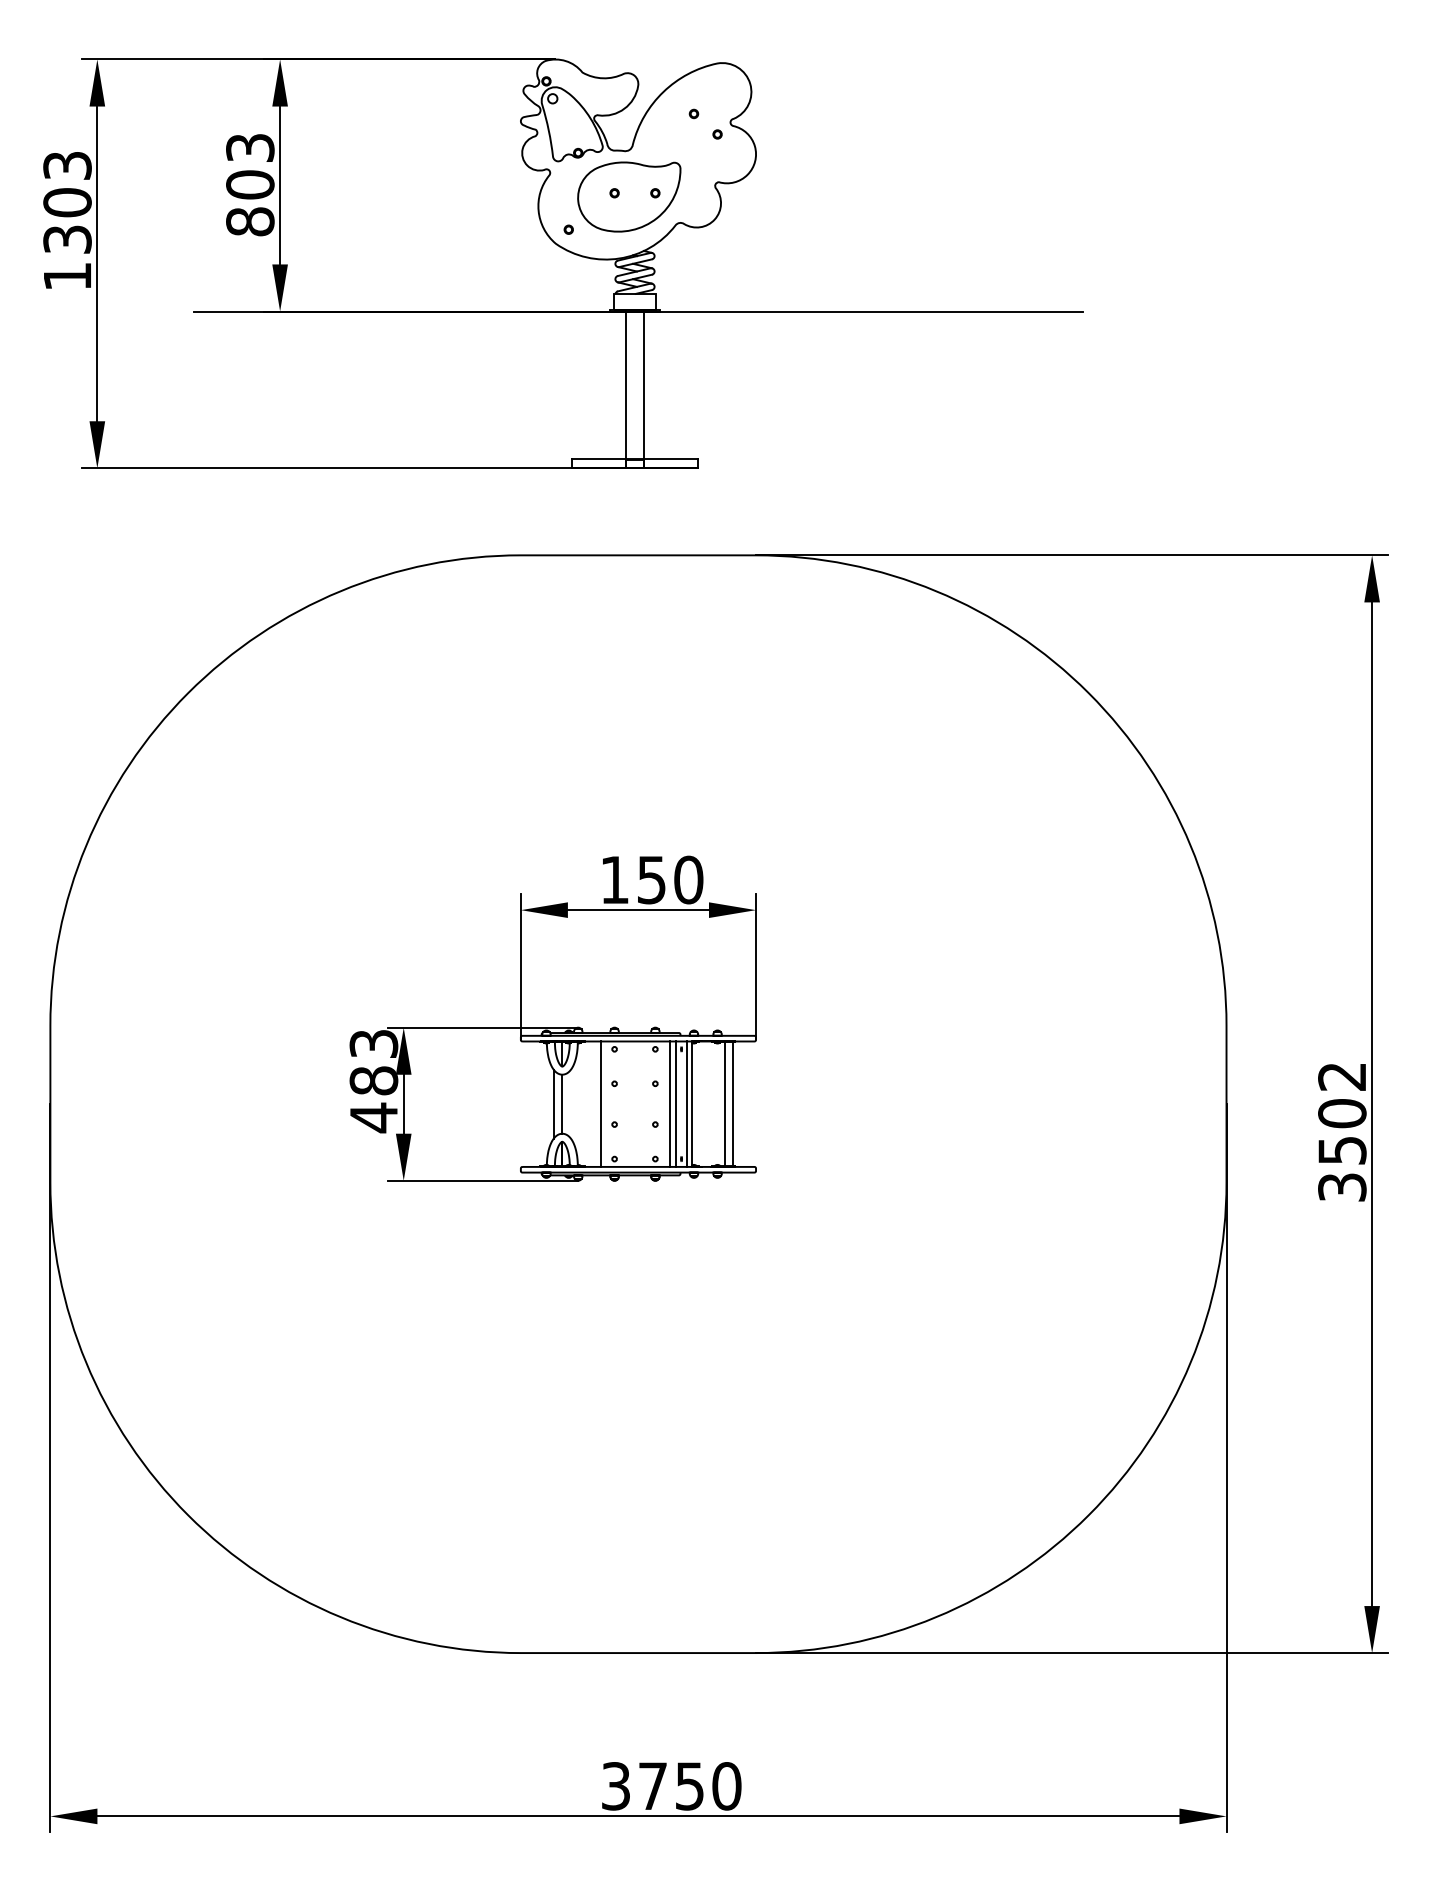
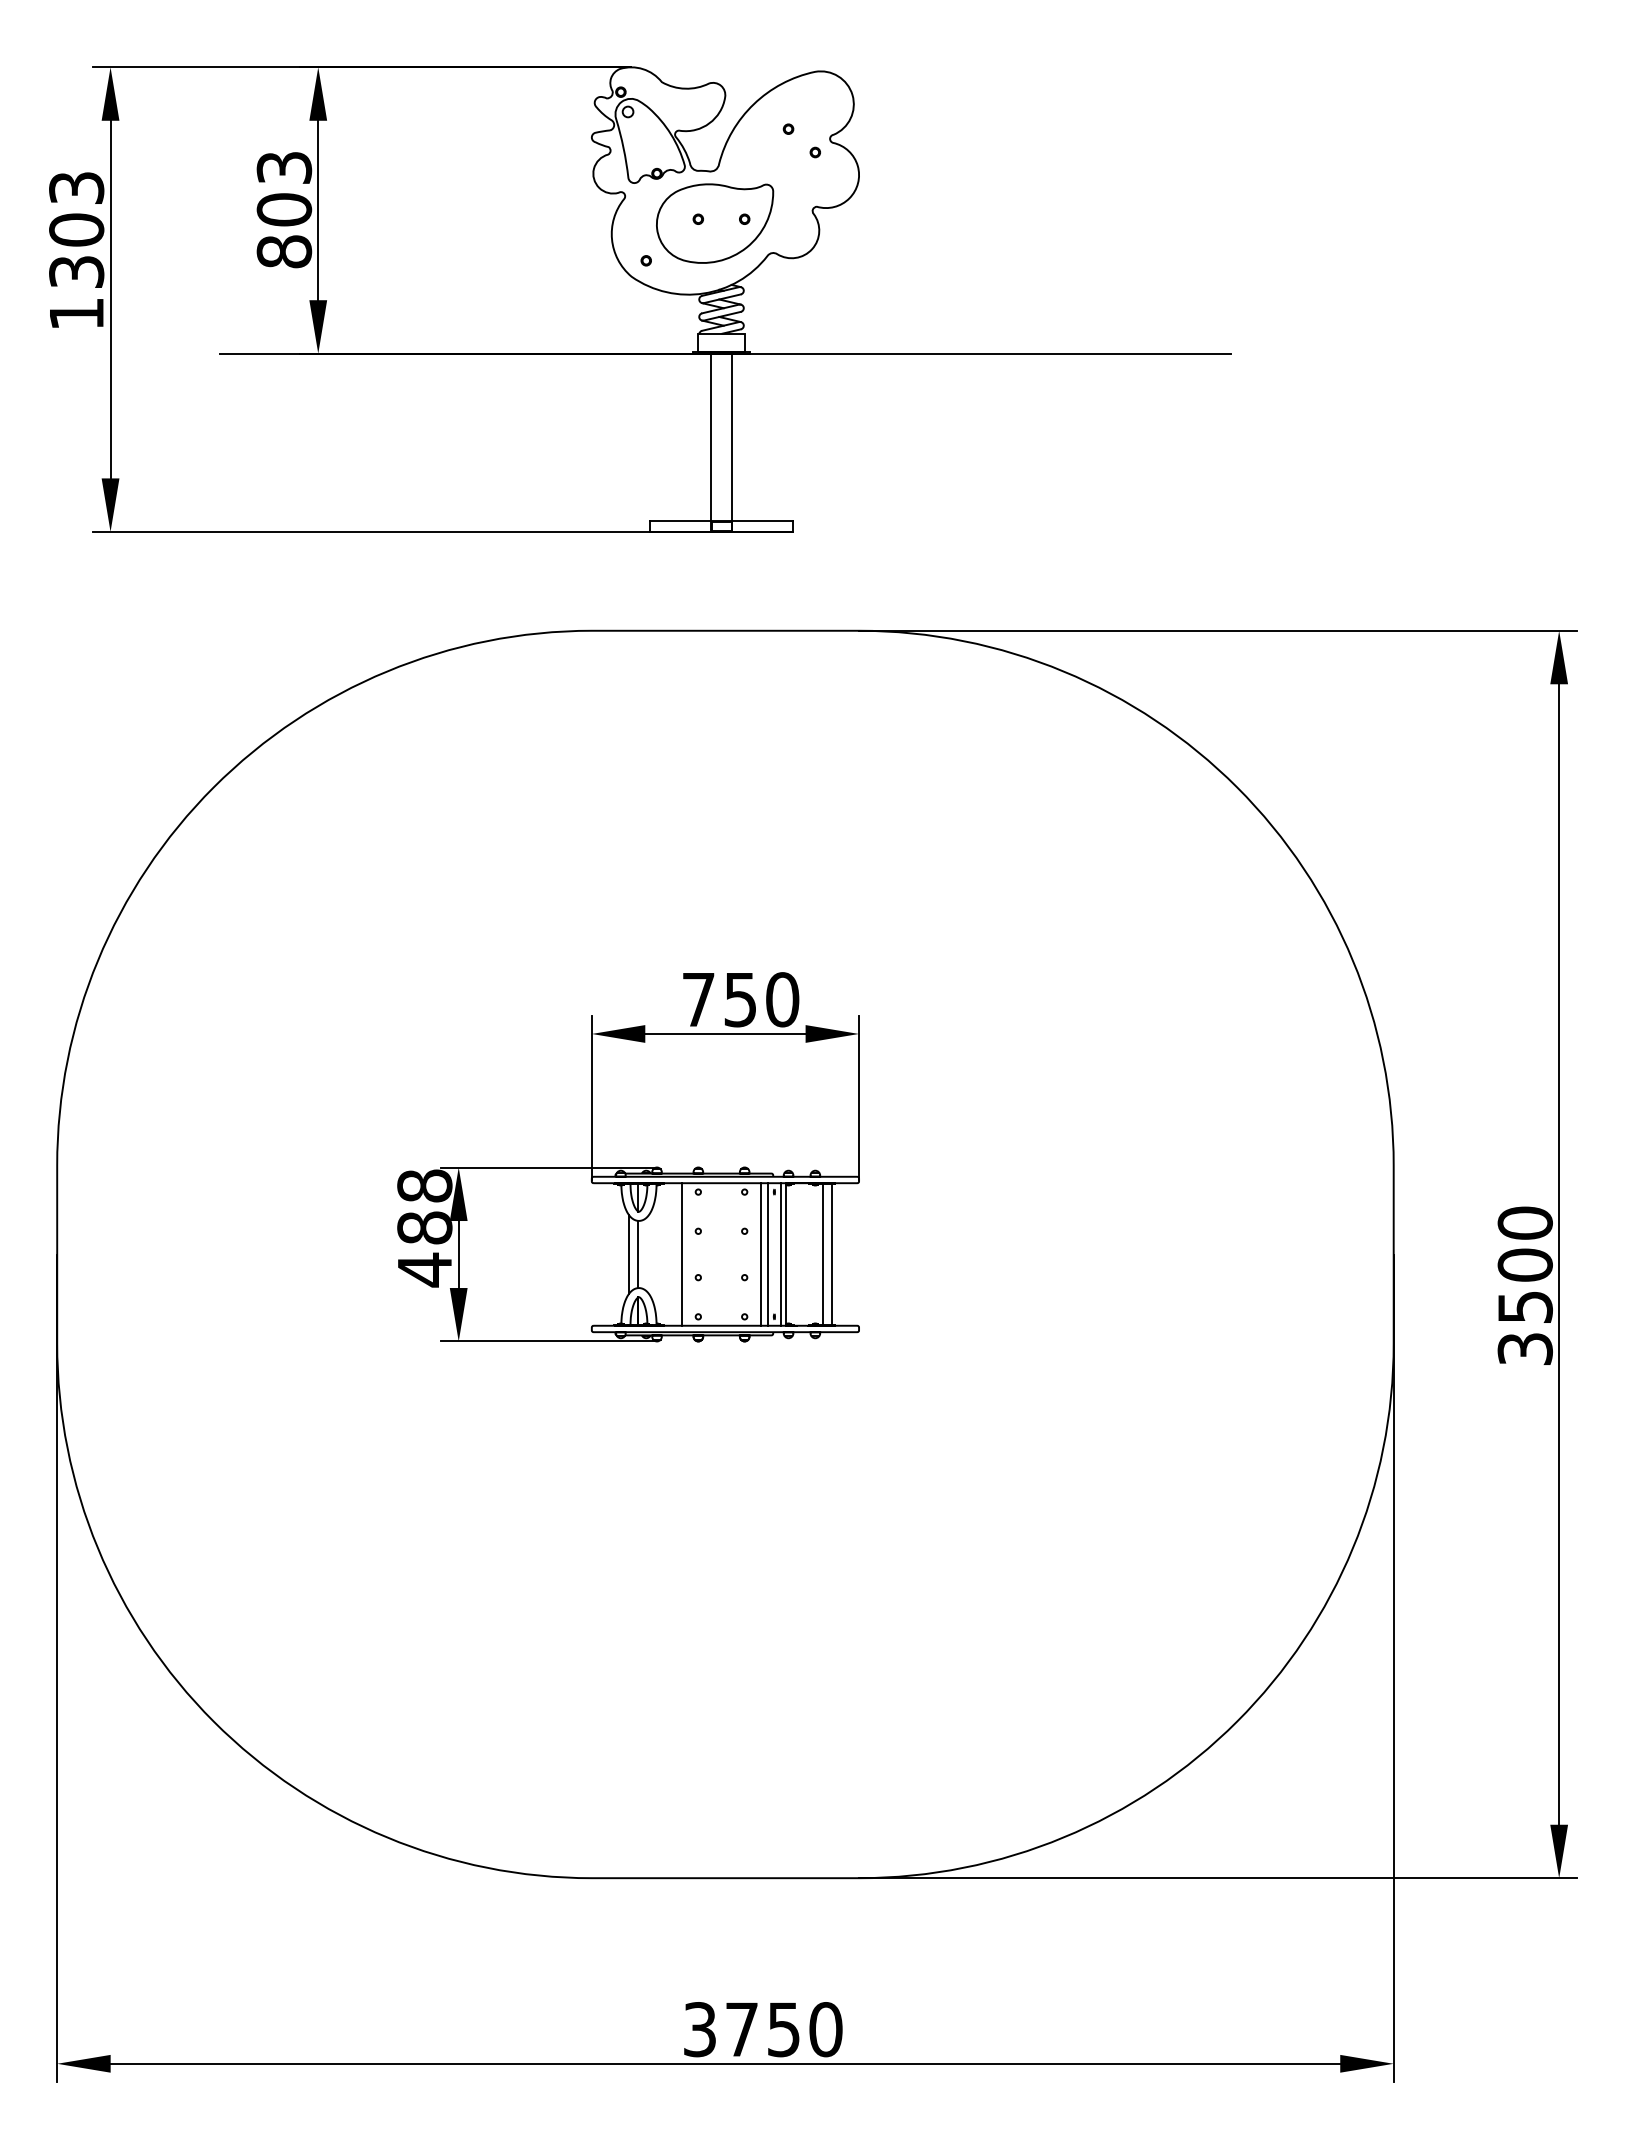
text: (614, 879) -> (698, 999), 150 -> 750
text: (373, 1043) -> (424, 1185), 483 -> 488
text: (1341, 1076) -> (1524, 1222), 3502 -> 3500

